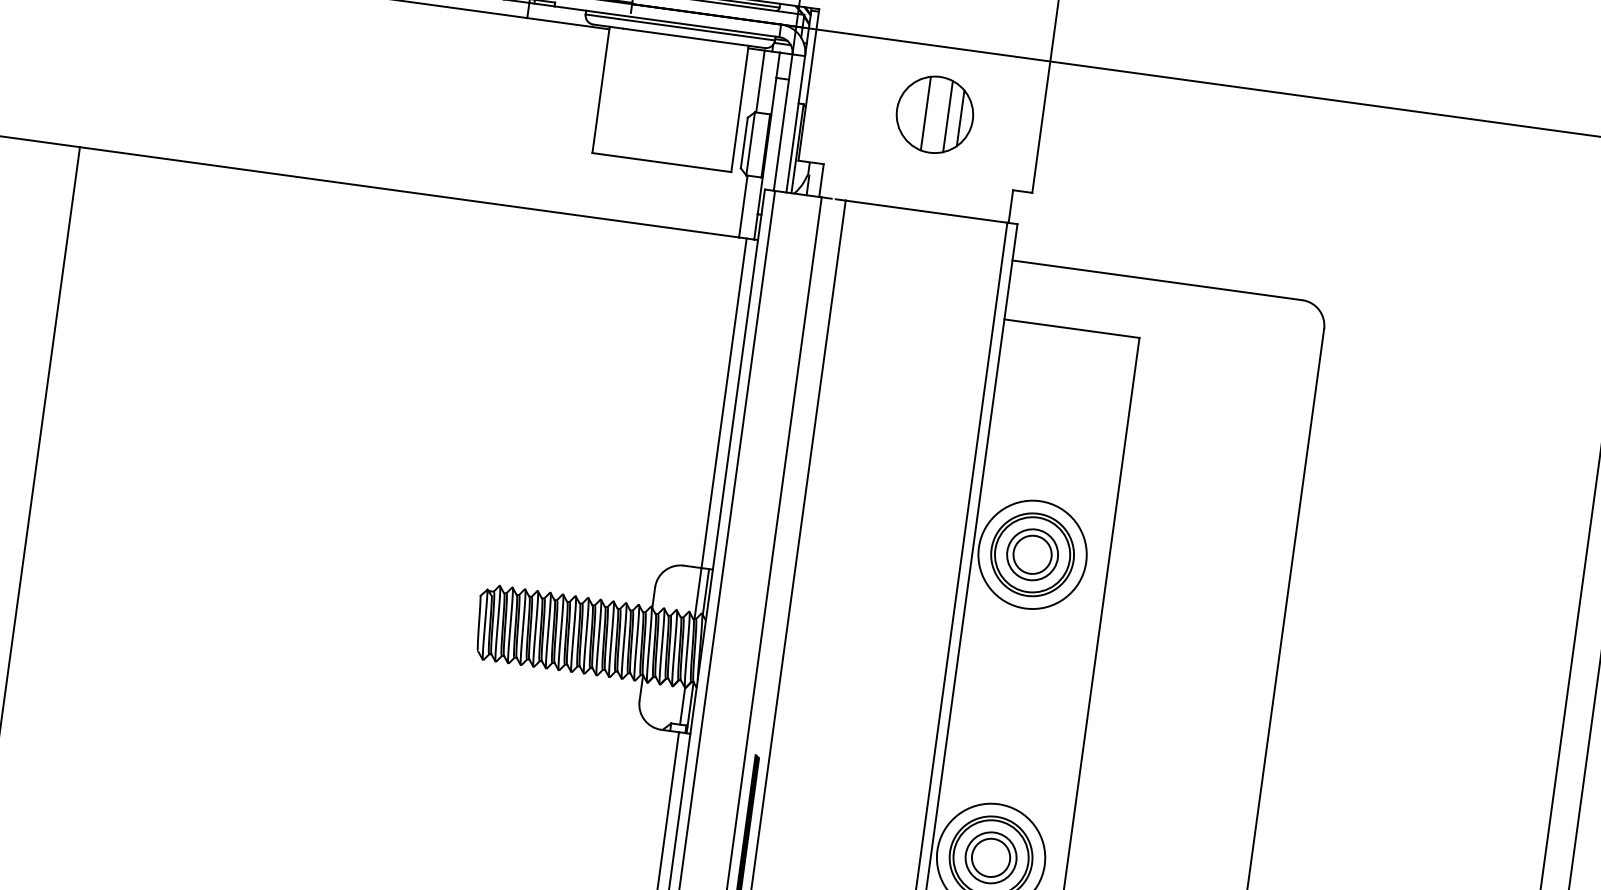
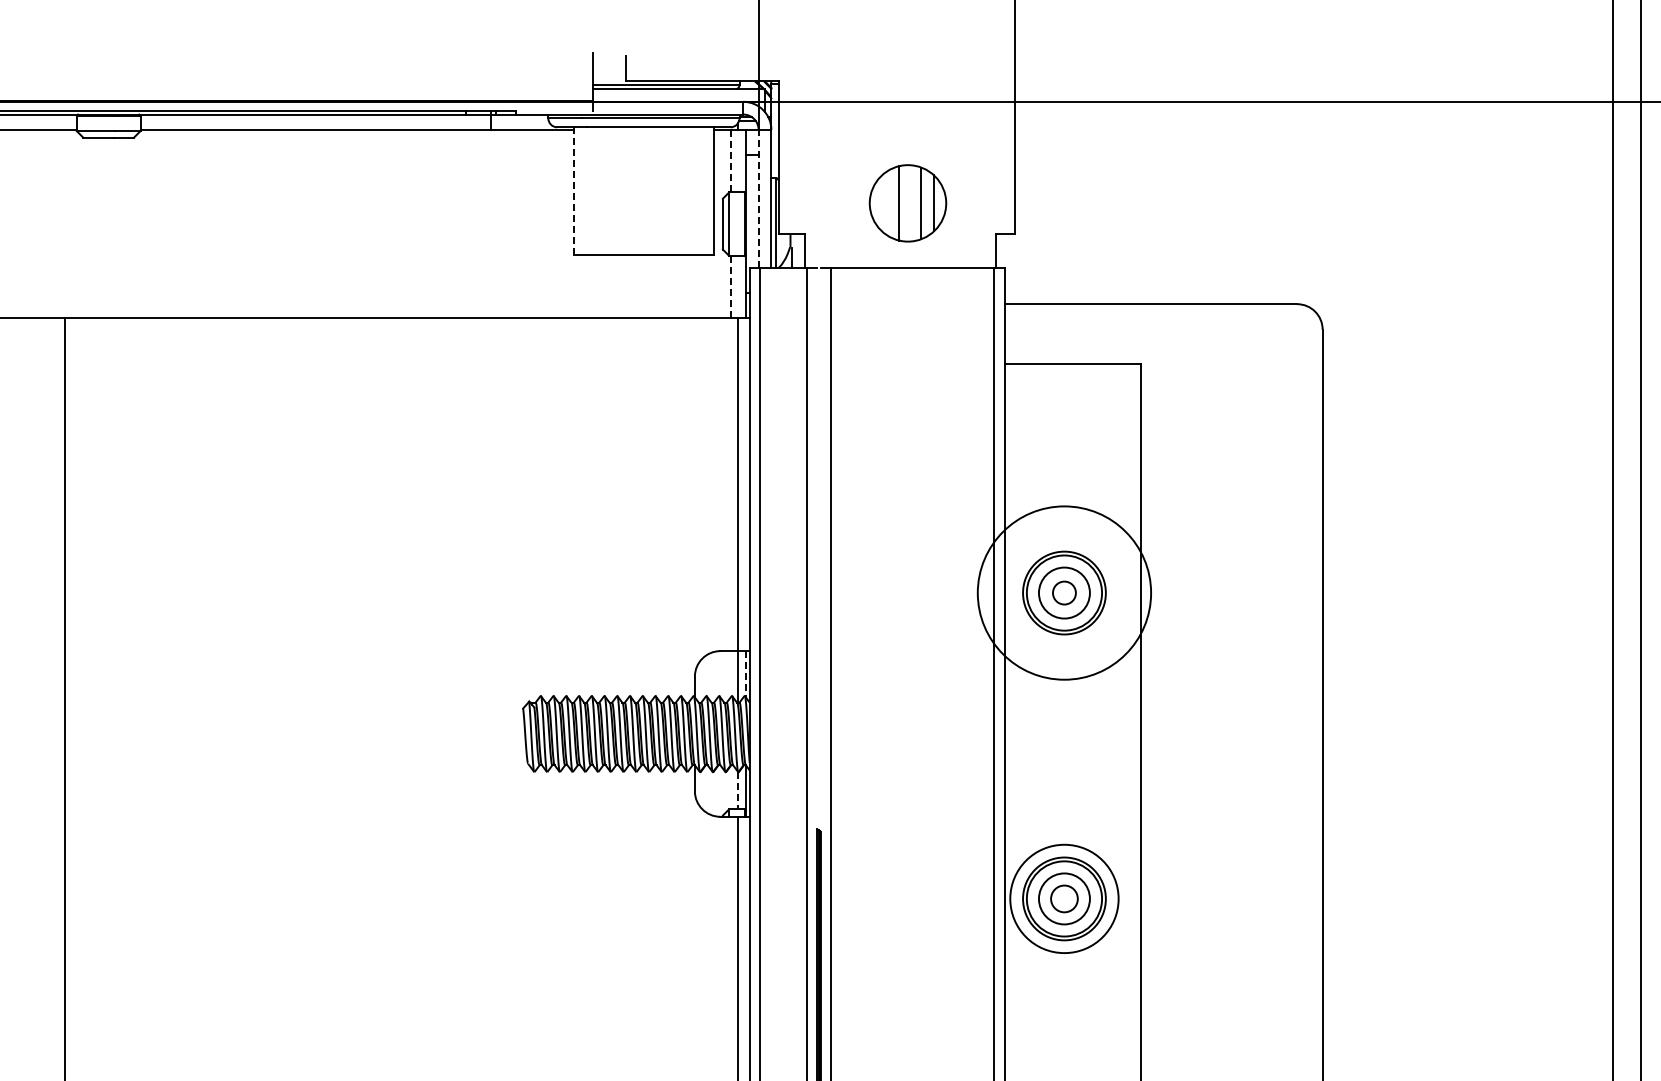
line: (760, 81) -> (730, 161), solid -> dashed
line: (600, 90) -> (573, 191), solid -> dashed
part: (934, 114) -> (907, 203), moved
line: (783, 122) -> (758, 198), solid -> dashed
line: (743, 206) -> (730, 287), solid -> dashed
circle: (1032, 554) -> (1064, 592), size x0.6
circle: (1032, 554) -> (1064, 592), size x1.6
line: (705, 592) -> (745, 674), solid -> dashed
line: (682, 706) -> (738, 790), solid -> dashed
circle: (991, 857) -> (1064, 898), size x0.7

